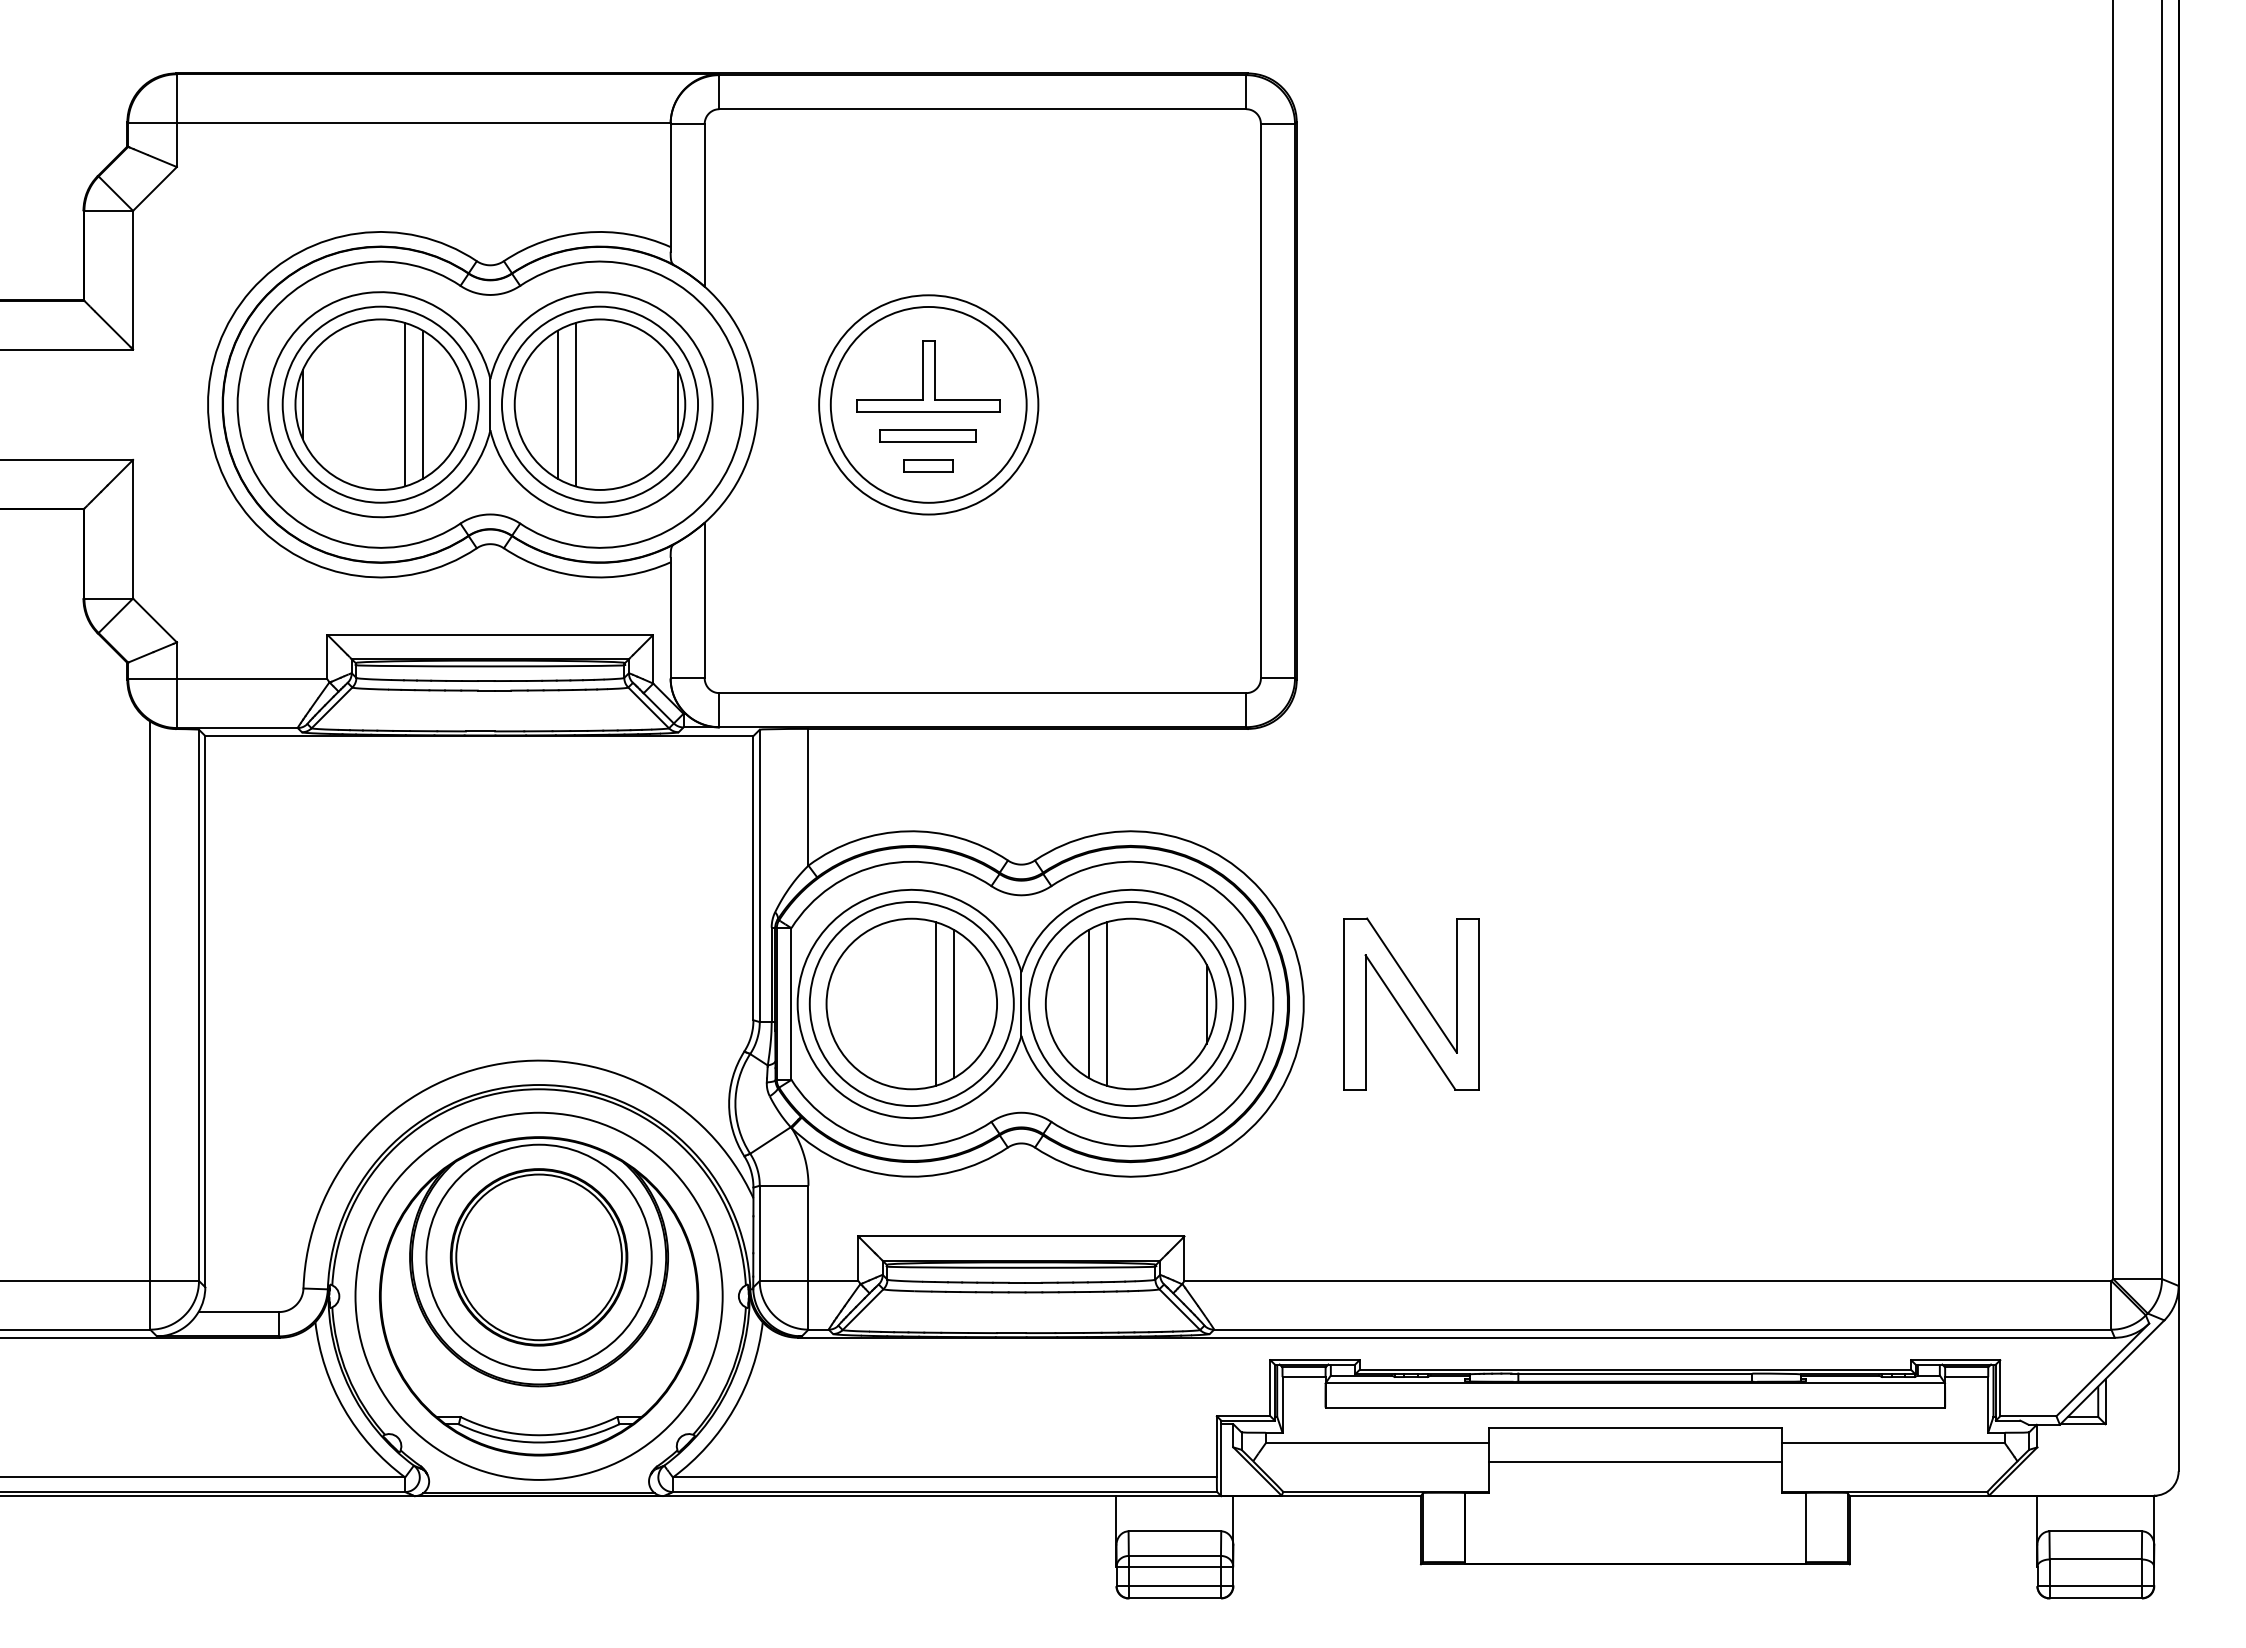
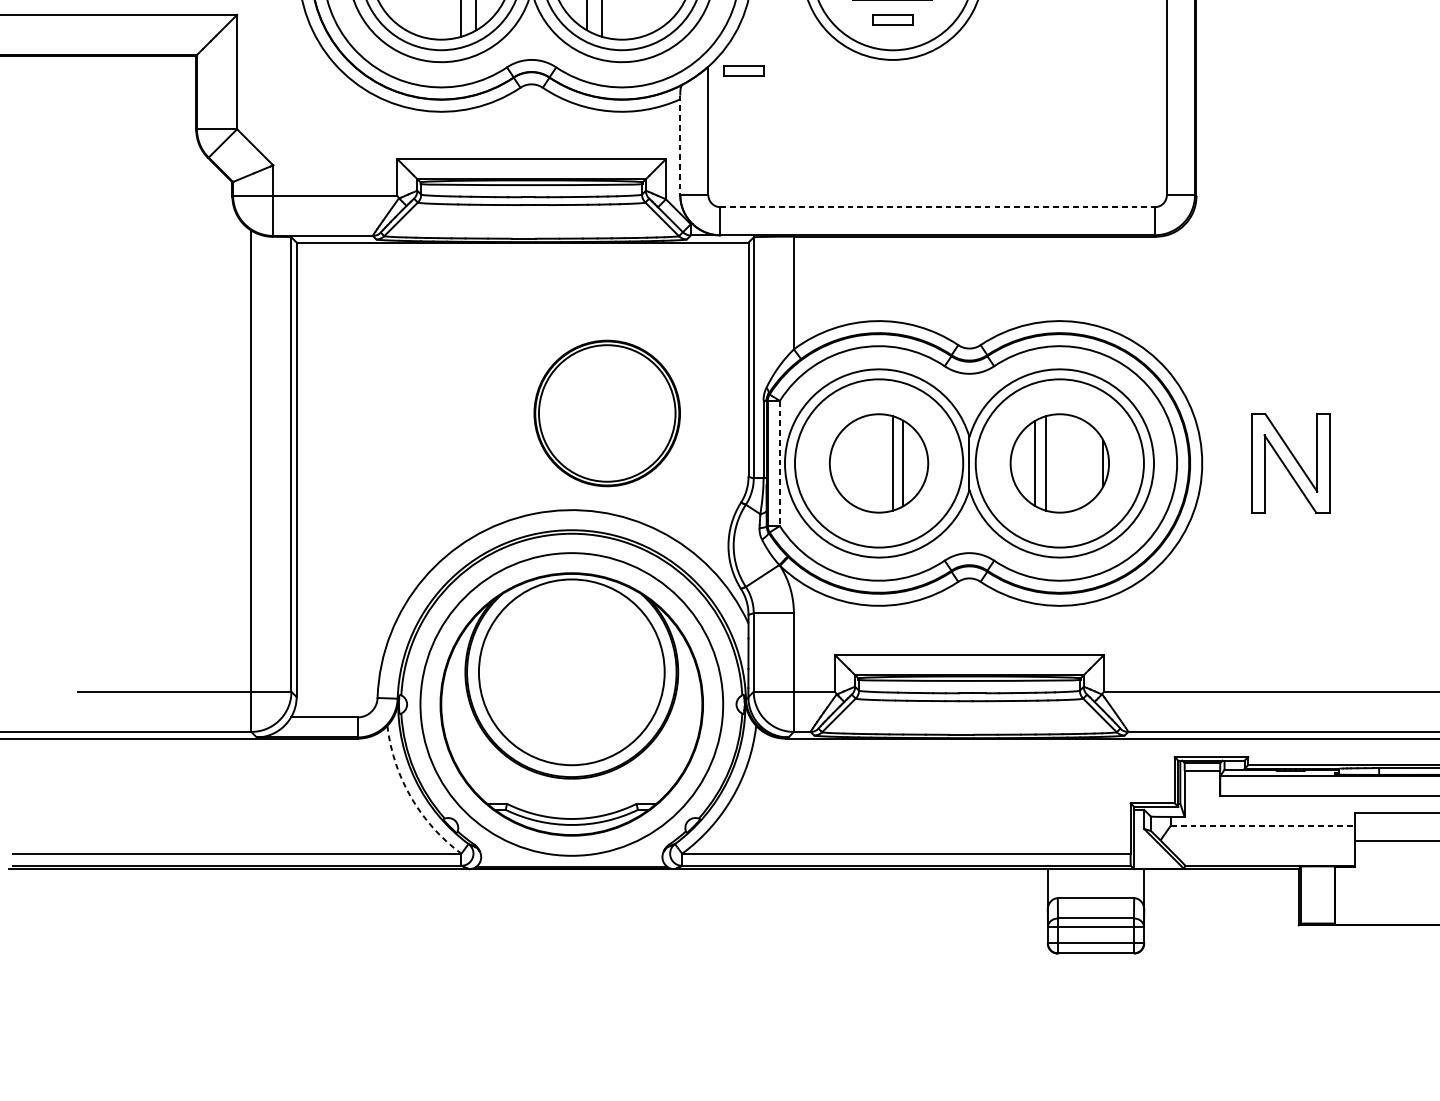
part: (748, 527) -> (744, 70), added
line: (670, 618) -> (680, 145), solid -> dashed
line: (983, 693) -> (938, 207), solid -> dashed
part: (911, 1003) -> (878, 463), size x0.7
part: (1130, 1003) -> (1059, 463), size x0.7
part: (1411, 1003) -> (1291, 463), size x0.7
line: (791, 1004) -> (779, 463), solid -> dashed
part: (538, 1257) -> (606, 413), moved
arc: (344, 1409) -> (411, 797), solid -> dashed
line: (1377, 1443) -> (1263, 825), solid -> dashed

